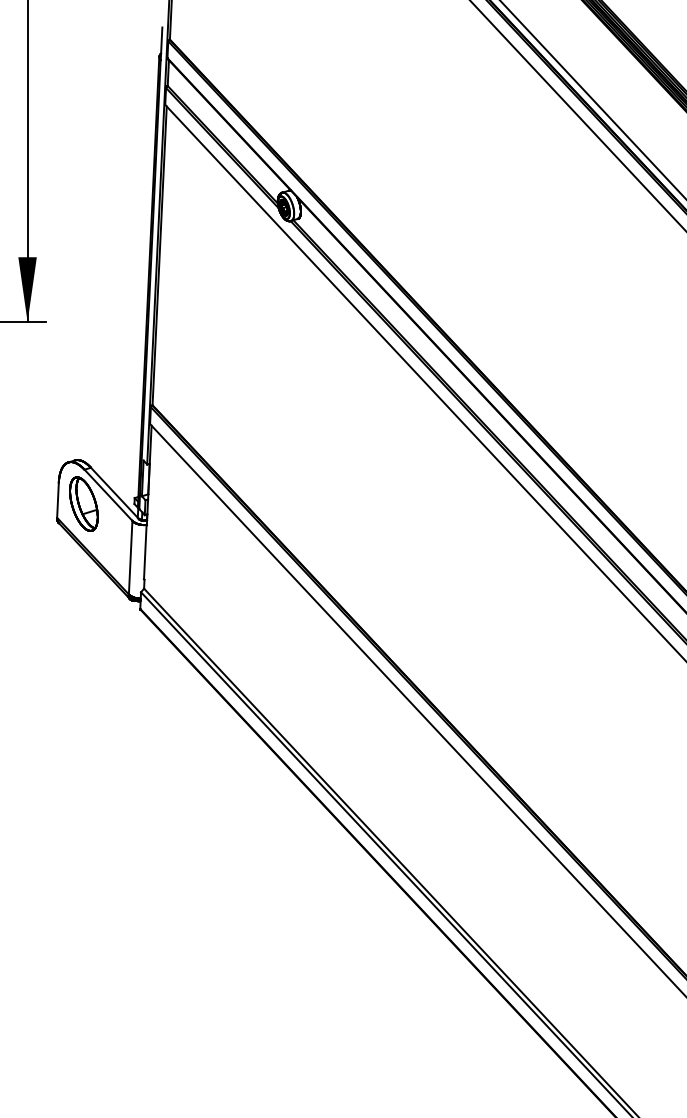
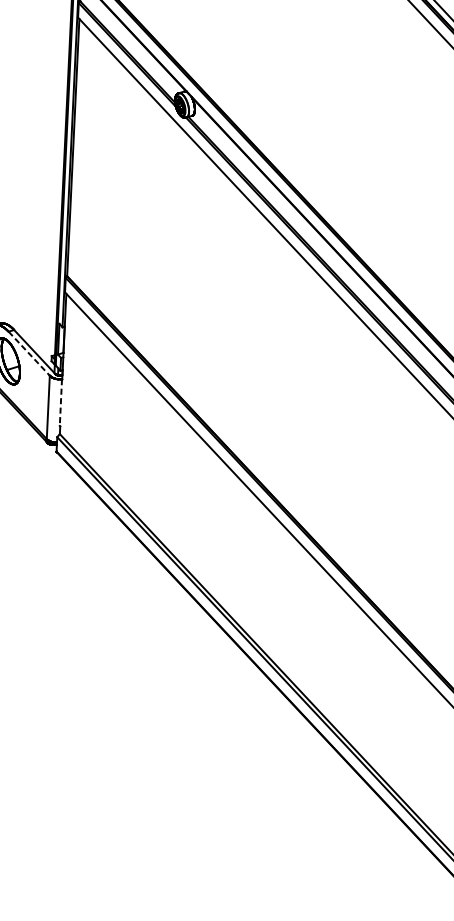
line: (108, 495) -> (29, 353), solid -> dashed
line: (145, 552) -> (61, 402), solid -> dashed

